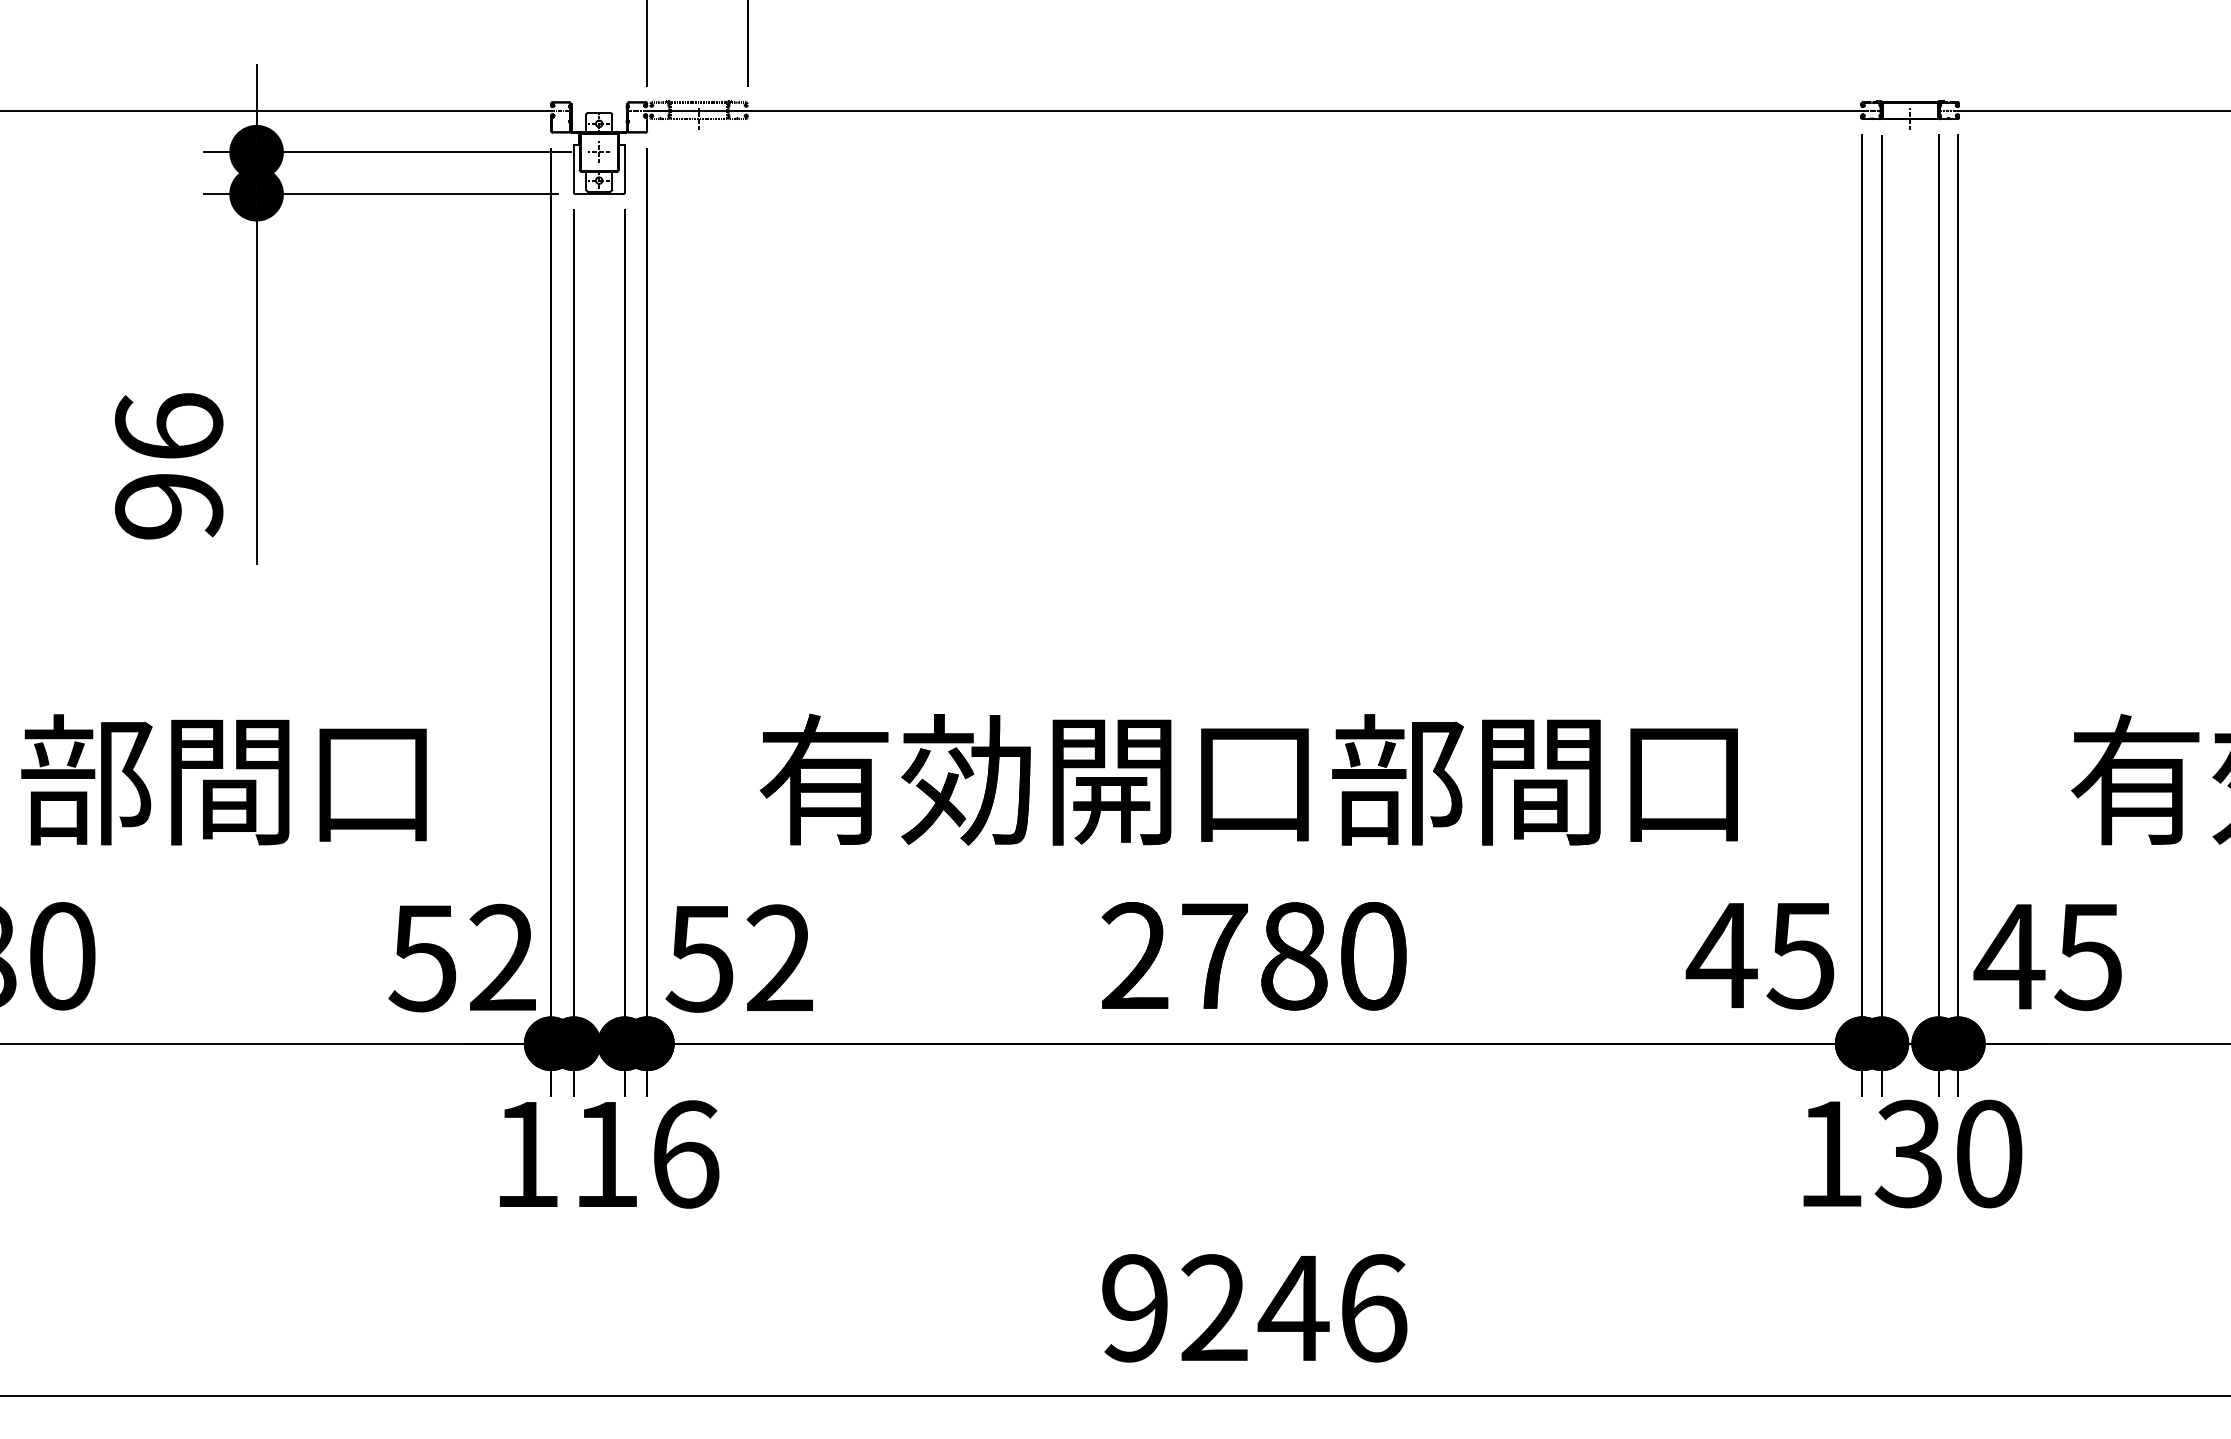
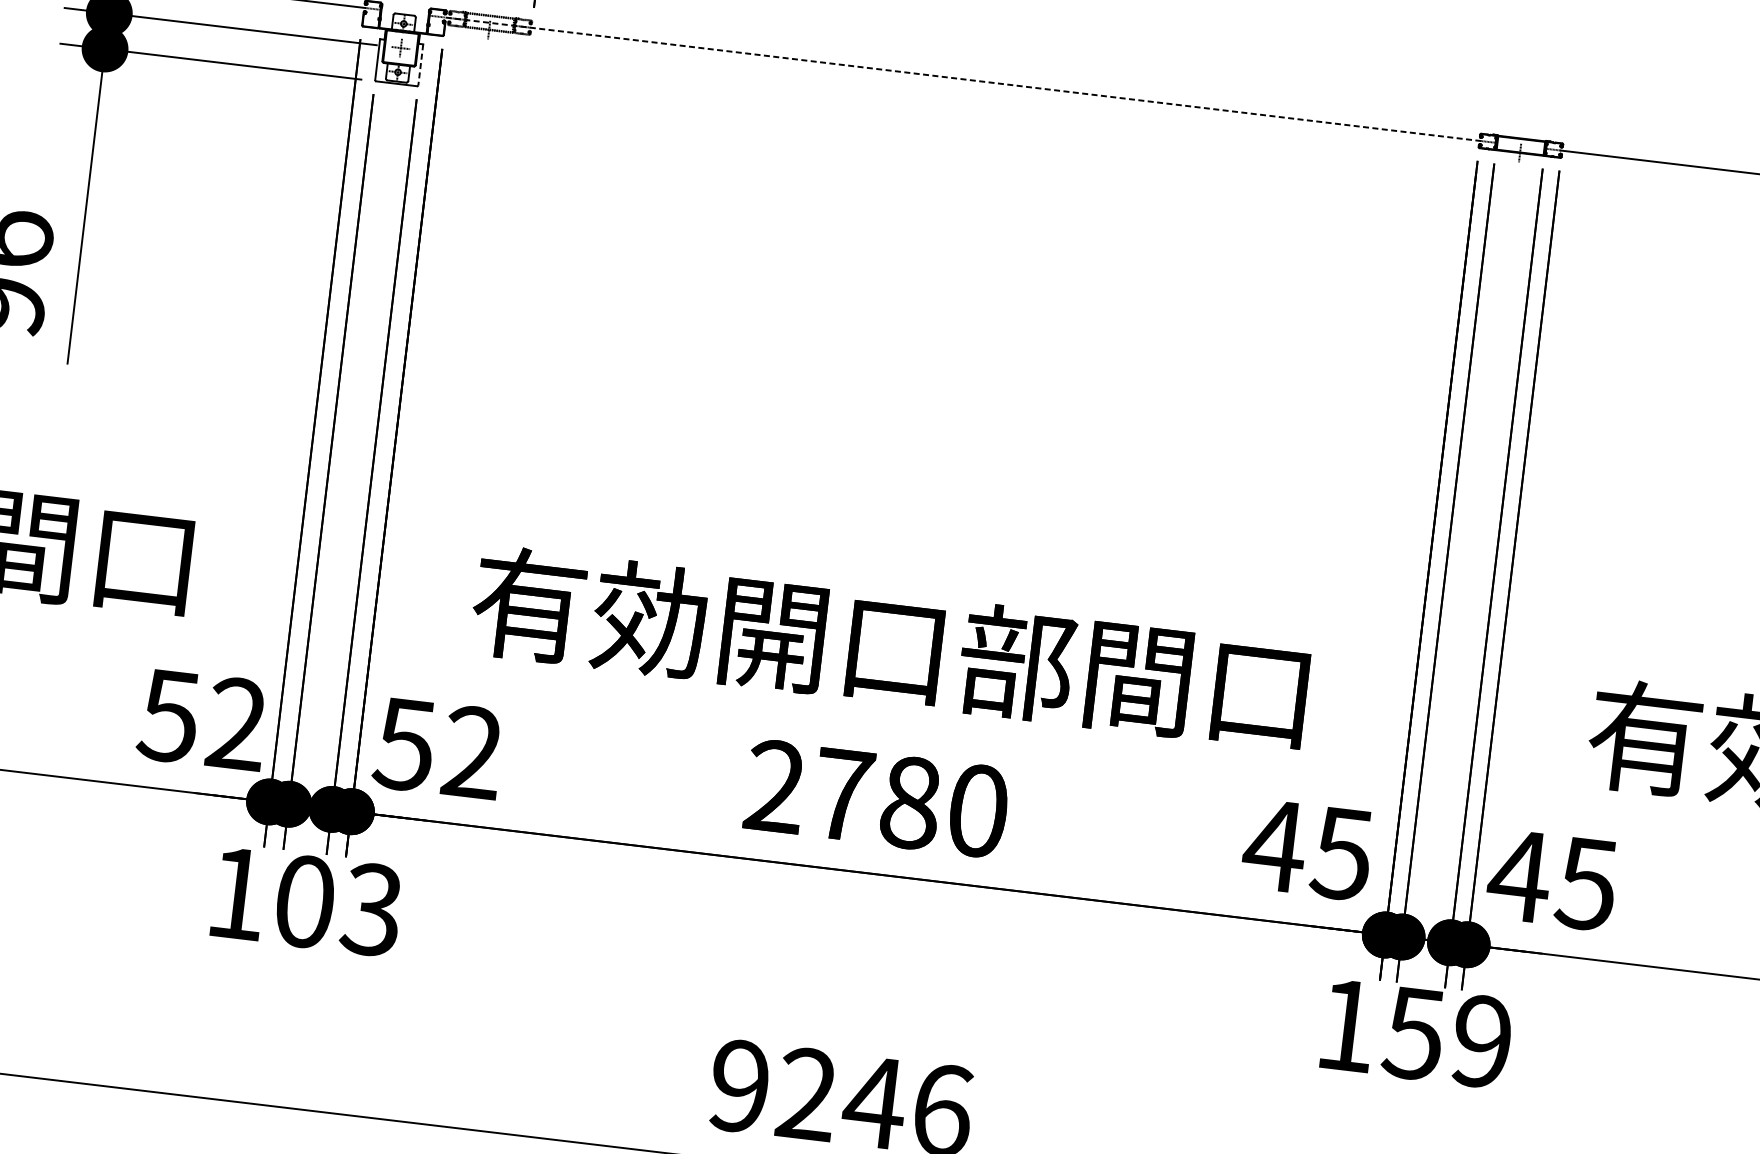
line: (1254, 110) -> (962, 79), solid -> dashed
line: (624, 169) -> (420, 65), solid -> dashed
text: (1948, 1153) -> (1447, 1037), 130 -> 159
text: (646, 1154) -> (339, 905), 116 -> 103

